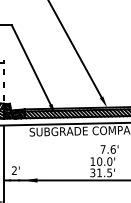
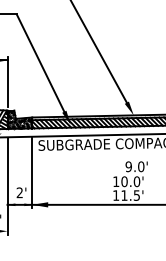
line: (4, 80) -> (7, 81), dashed -> solid
text: (107, 149) -> (134, 166), 7.6' -> 9.0'
line: (24, 154) -> (32, 172), added
text: (93, 172) -> (116, 195), 31.5' -> 11.5'

